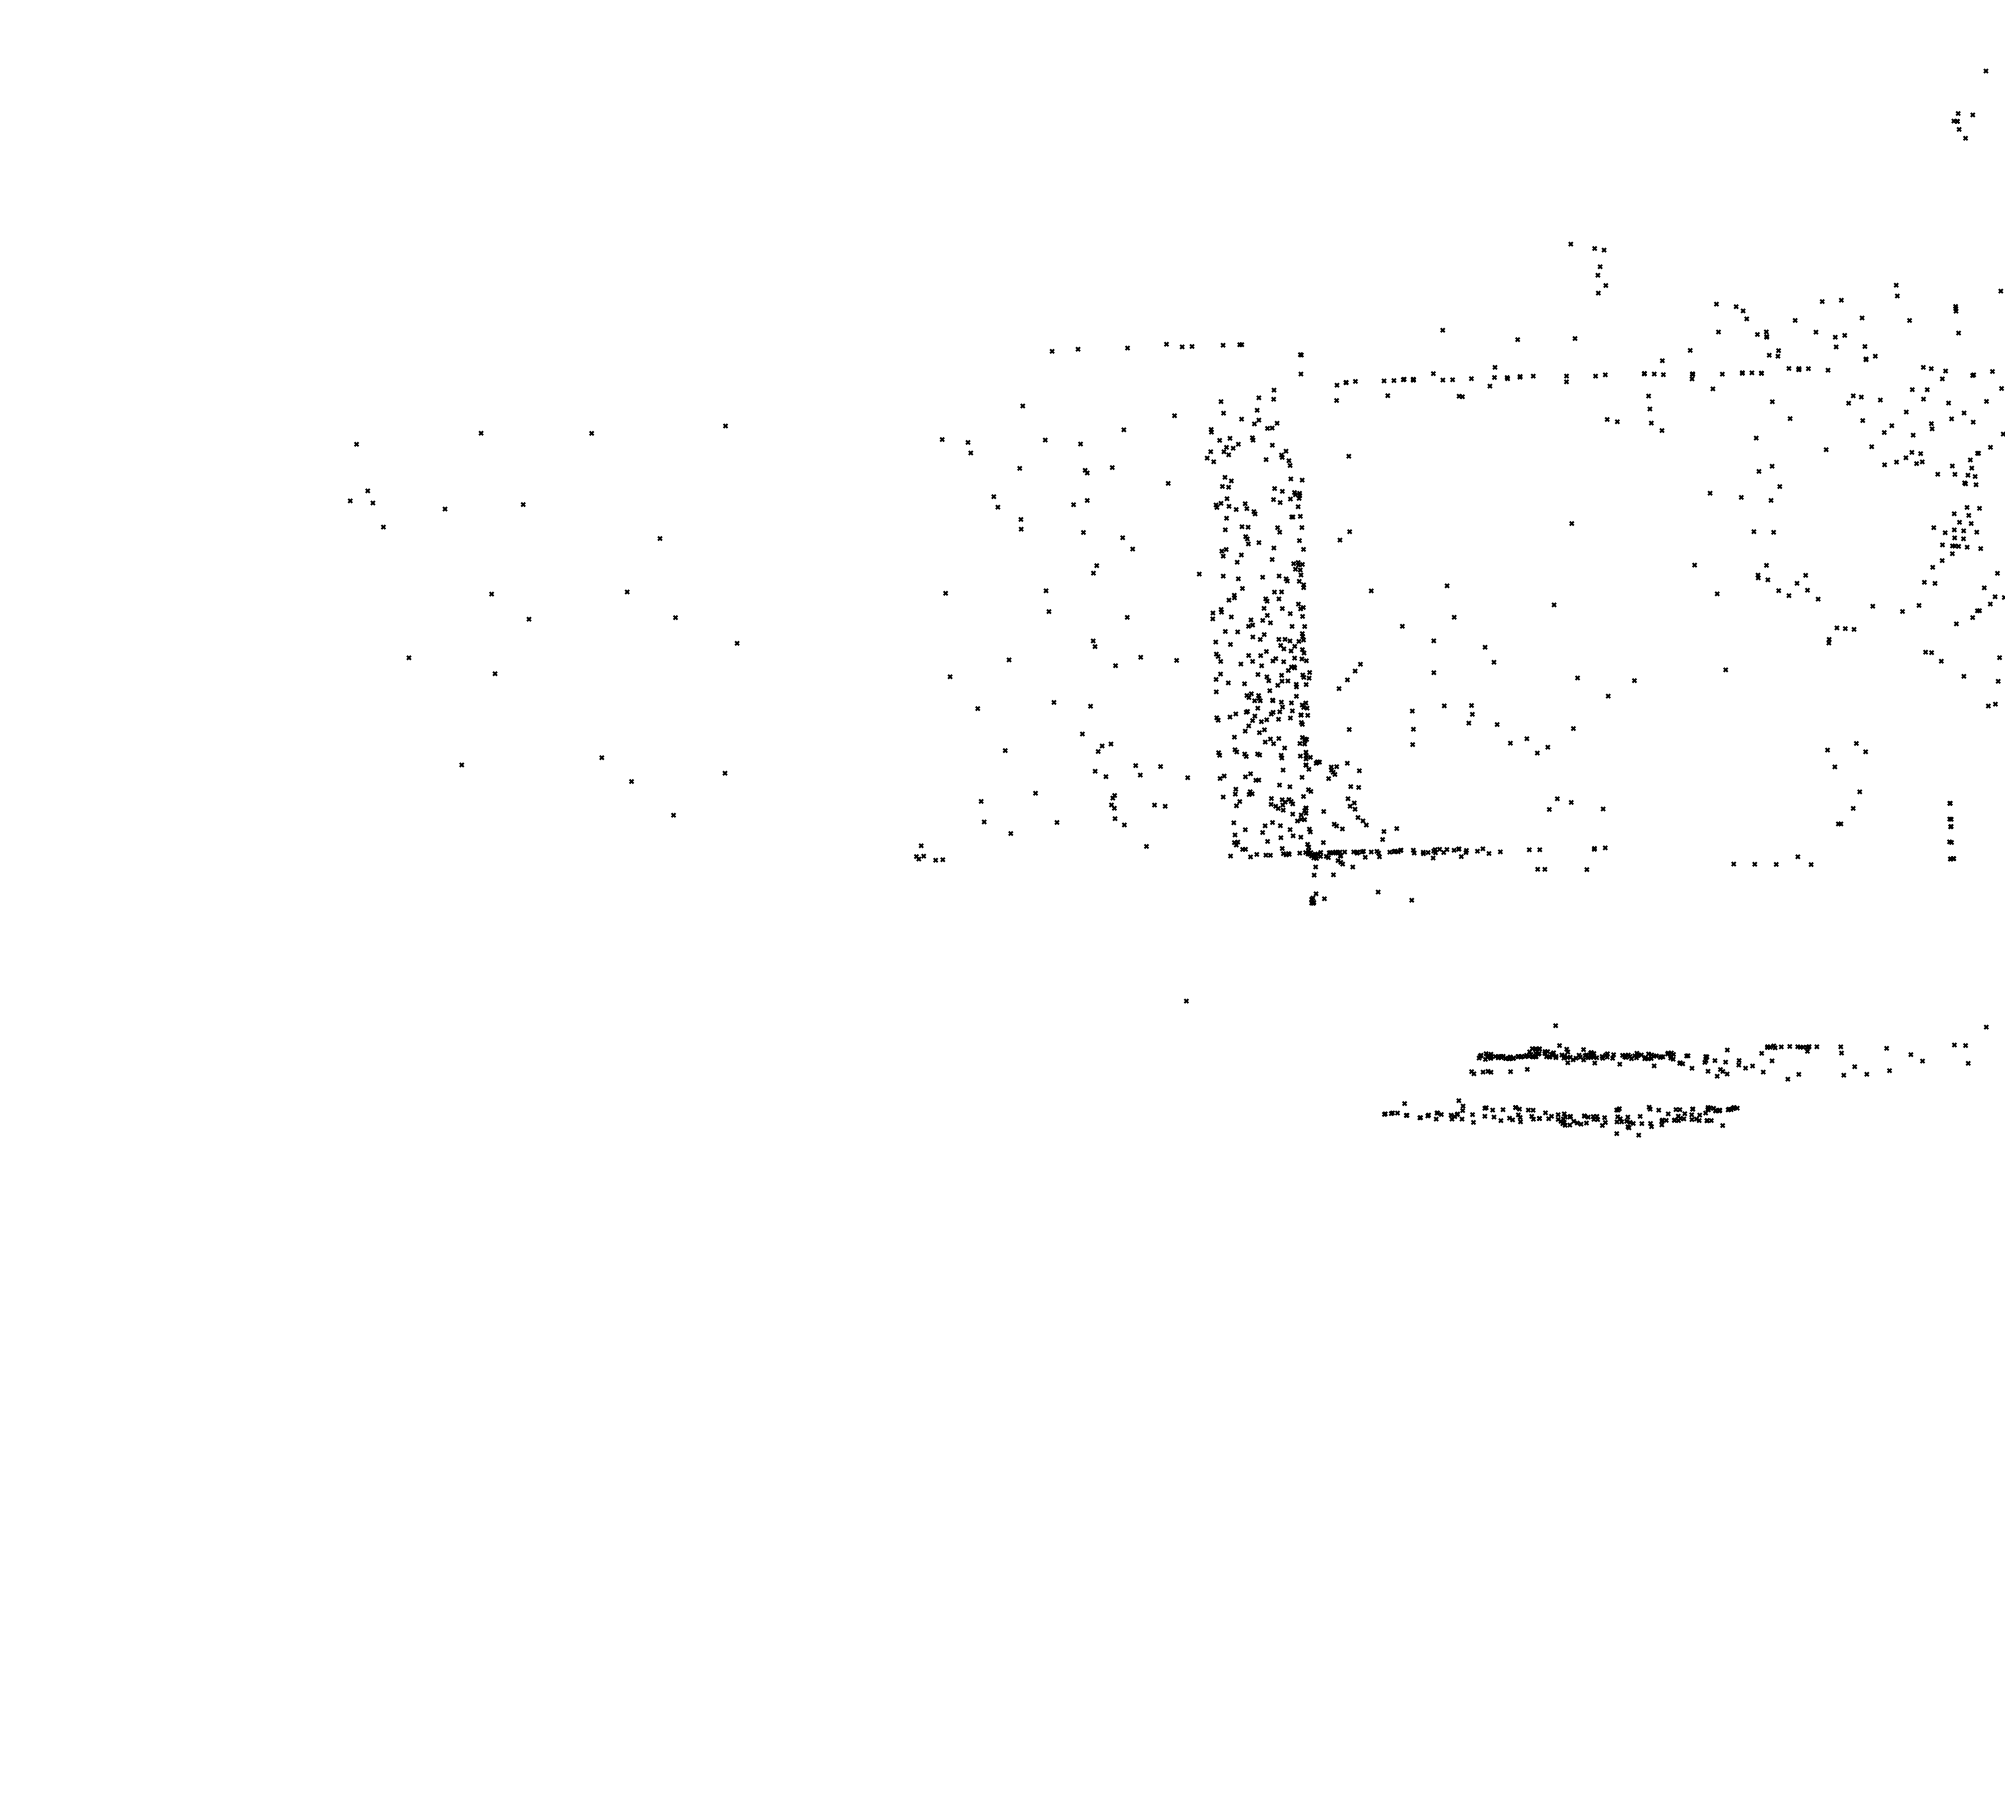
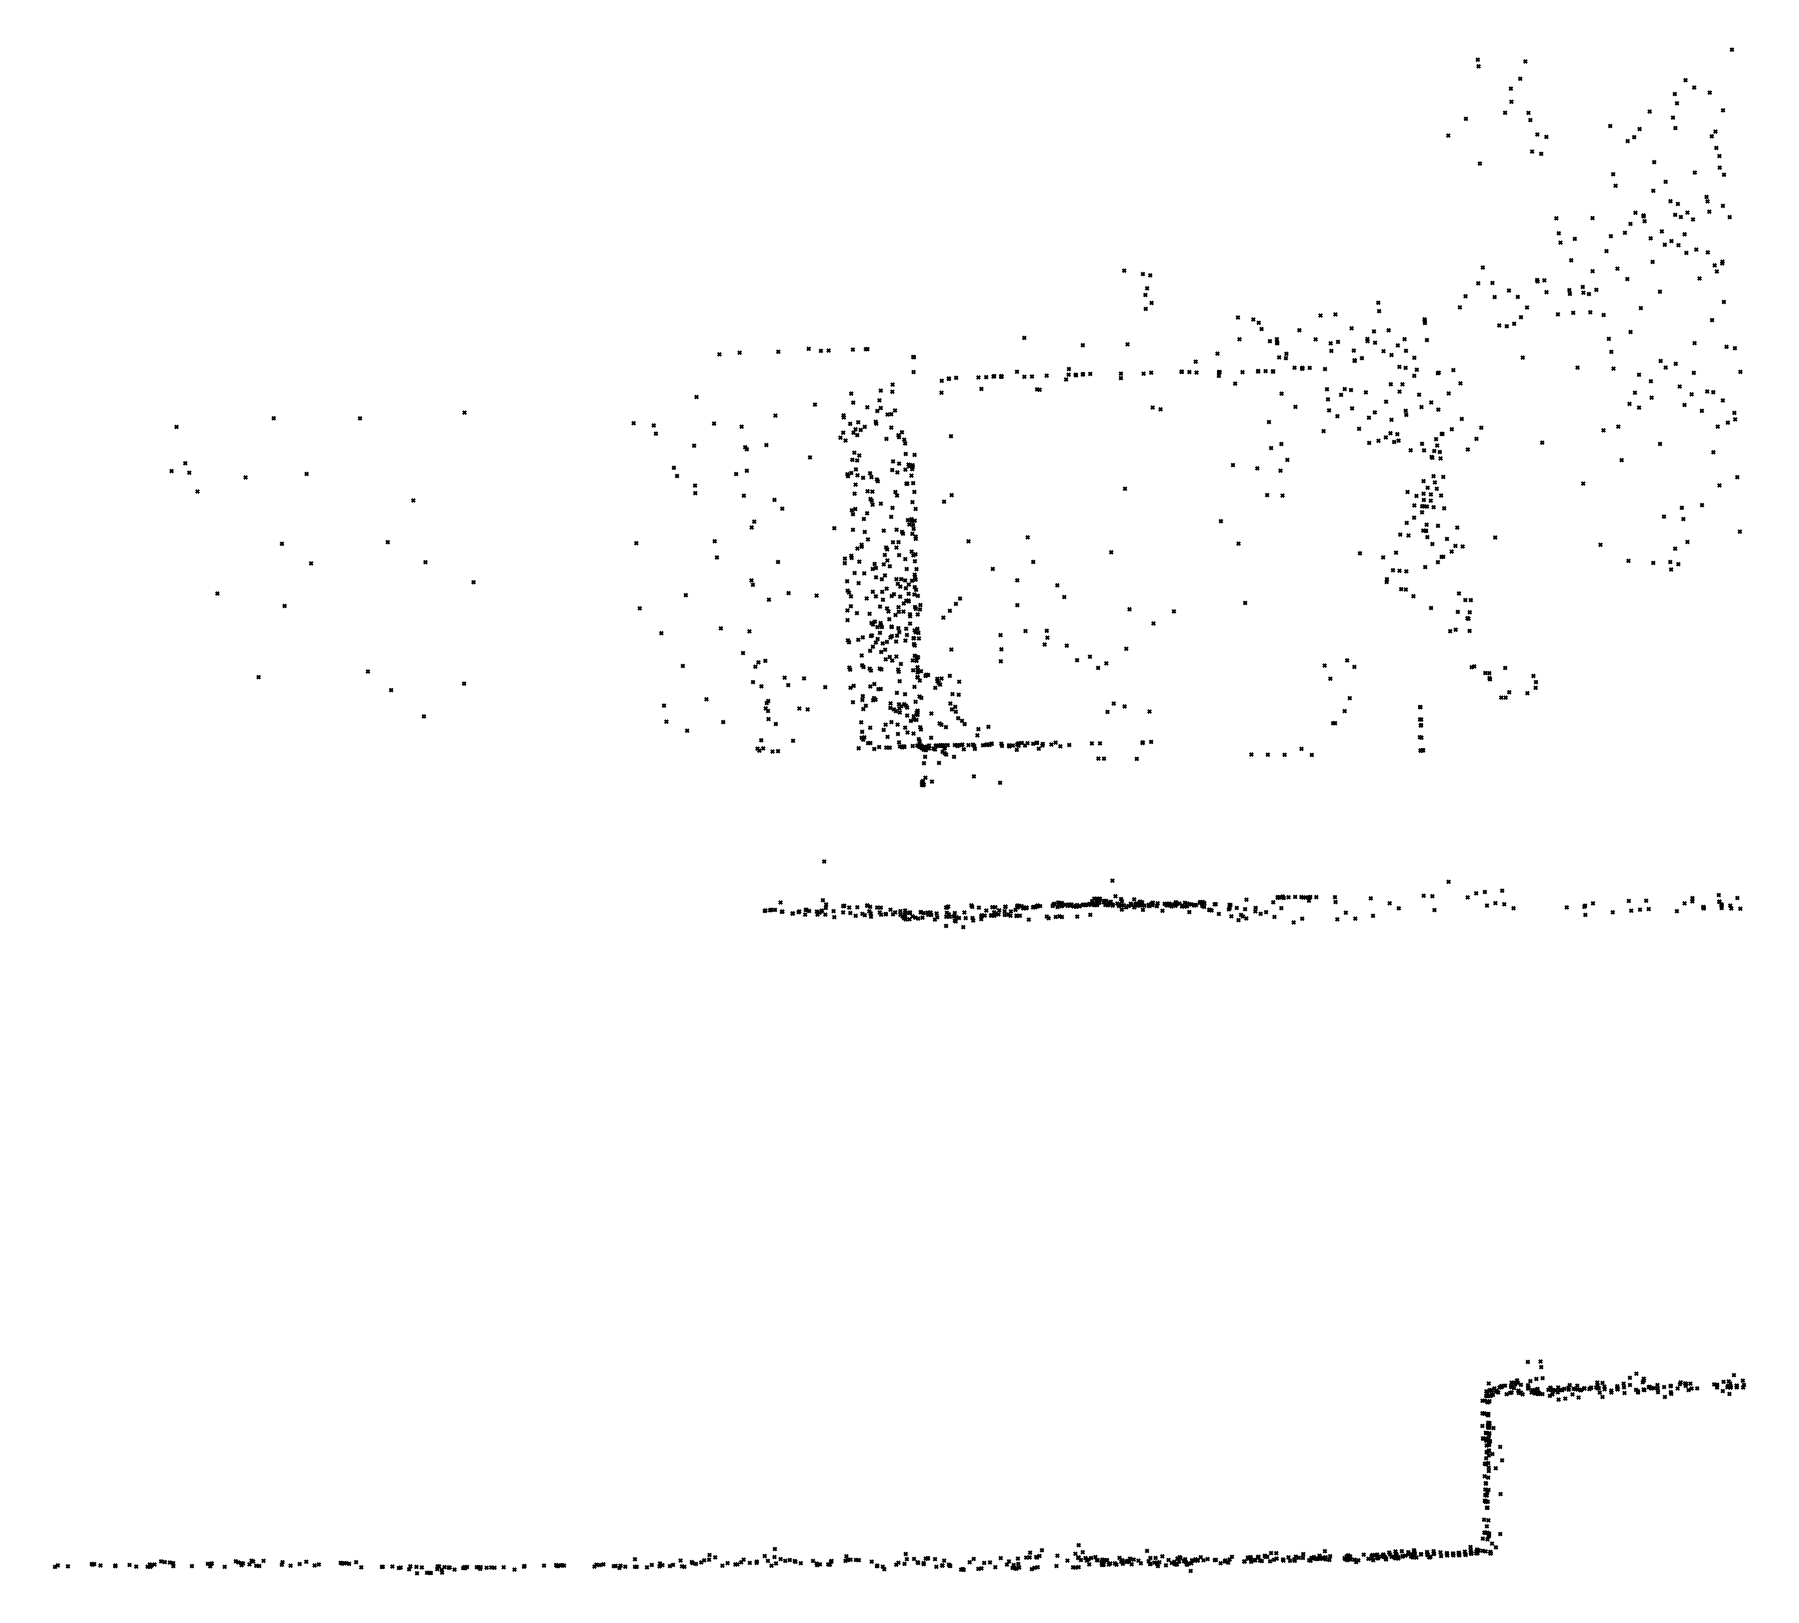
part: (1963, 126) -> (1430, 534), moved
part: (1512, 377) -> (1078, 374), size x0.71
part: (1654, 413) -> (1331, 402), moved
part: (1787, 582) -> (1390, 344), moved
part: (1841, 635) -> (1396, 576), moved
part: (929, 852) -> (767, 745), moved
part: (1560, 1117) -> (902, 913), moved

